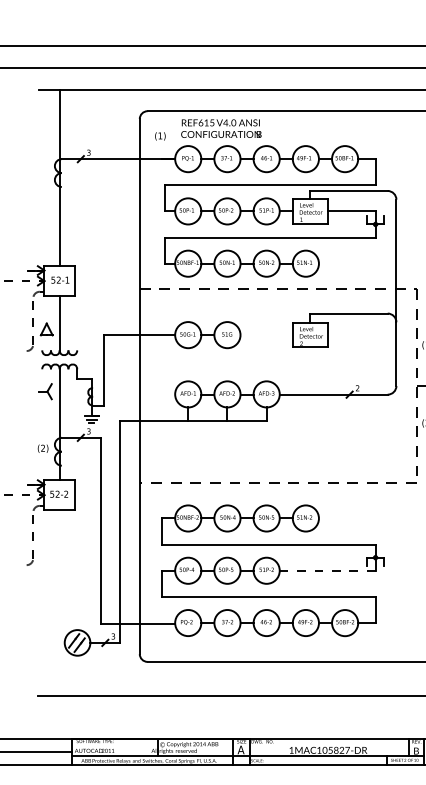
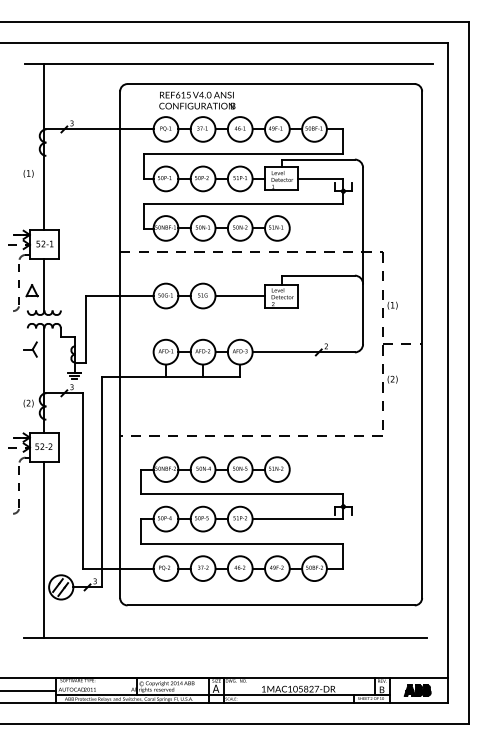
text: (160, 135) -> (28, 173), moved
line: (266, 335) -> (240, 296), added
line: (328, 571) -> (298, 519), dashed -> solid
line: (59, 602) -> (44, 549), added

